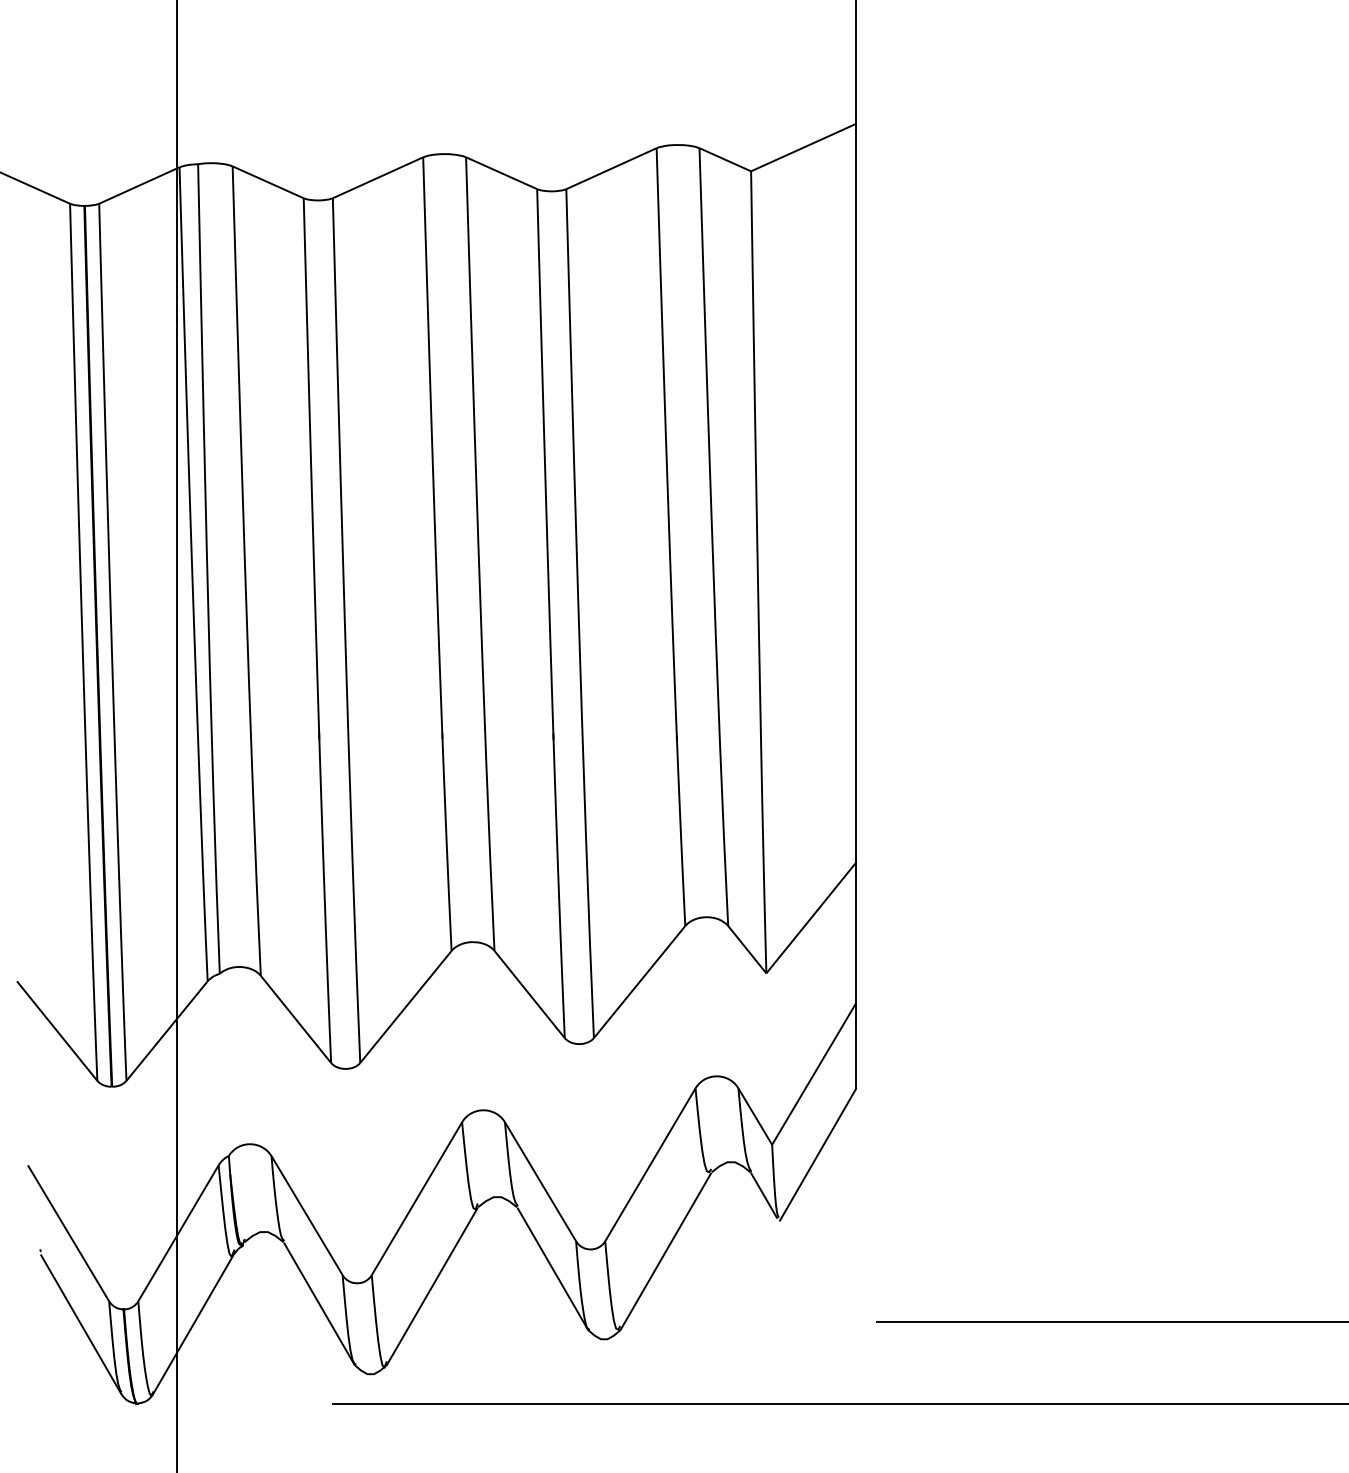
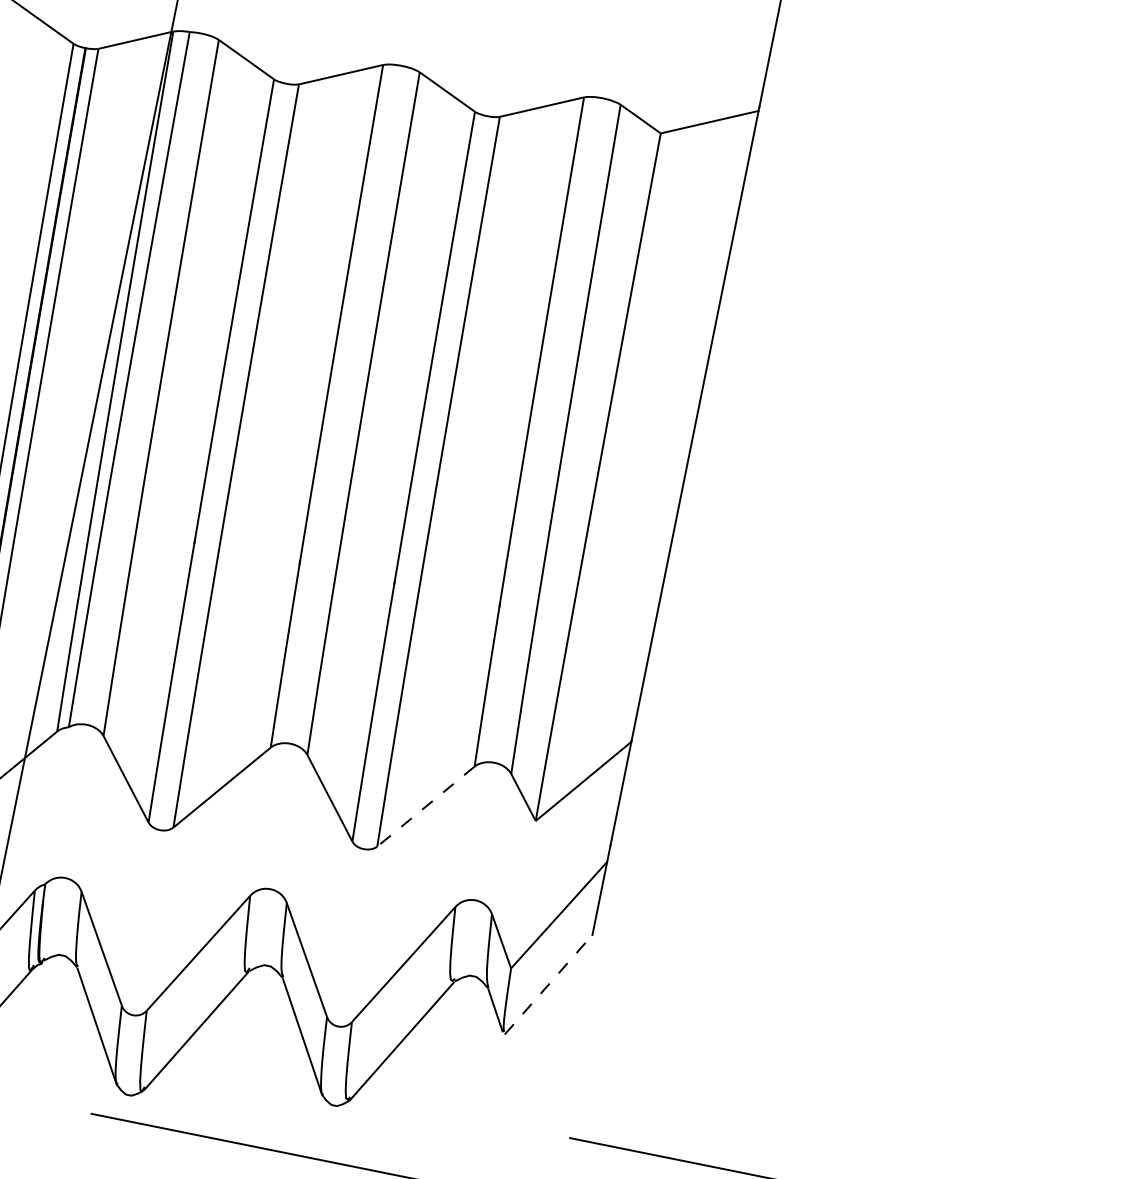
line: (639, 982) -> (425, 806), solid -> dashed
line: (818, 1154) -> (549, 984), solid -> dashed

